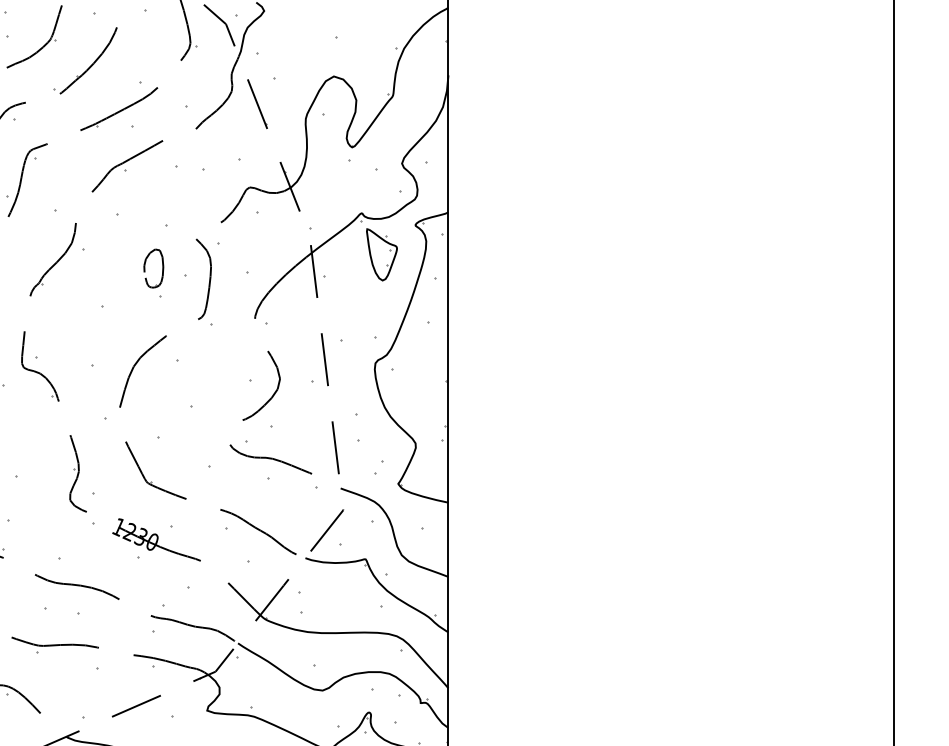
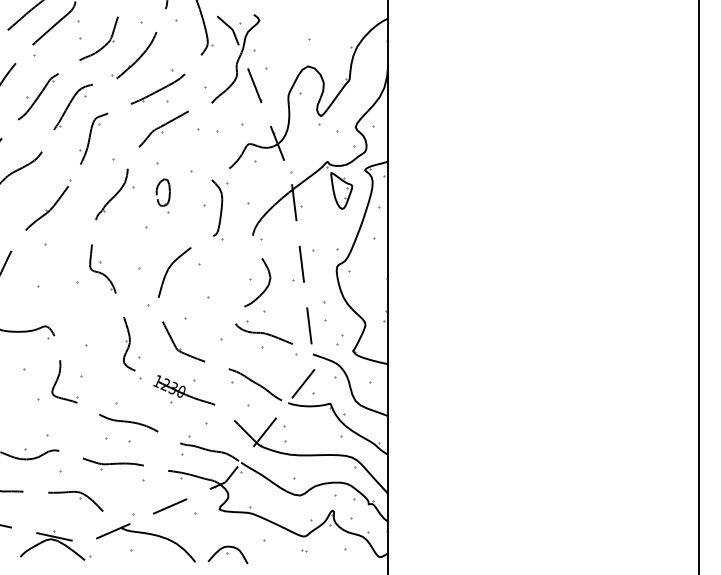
part: (152, 272) -> (162, 195), moved

